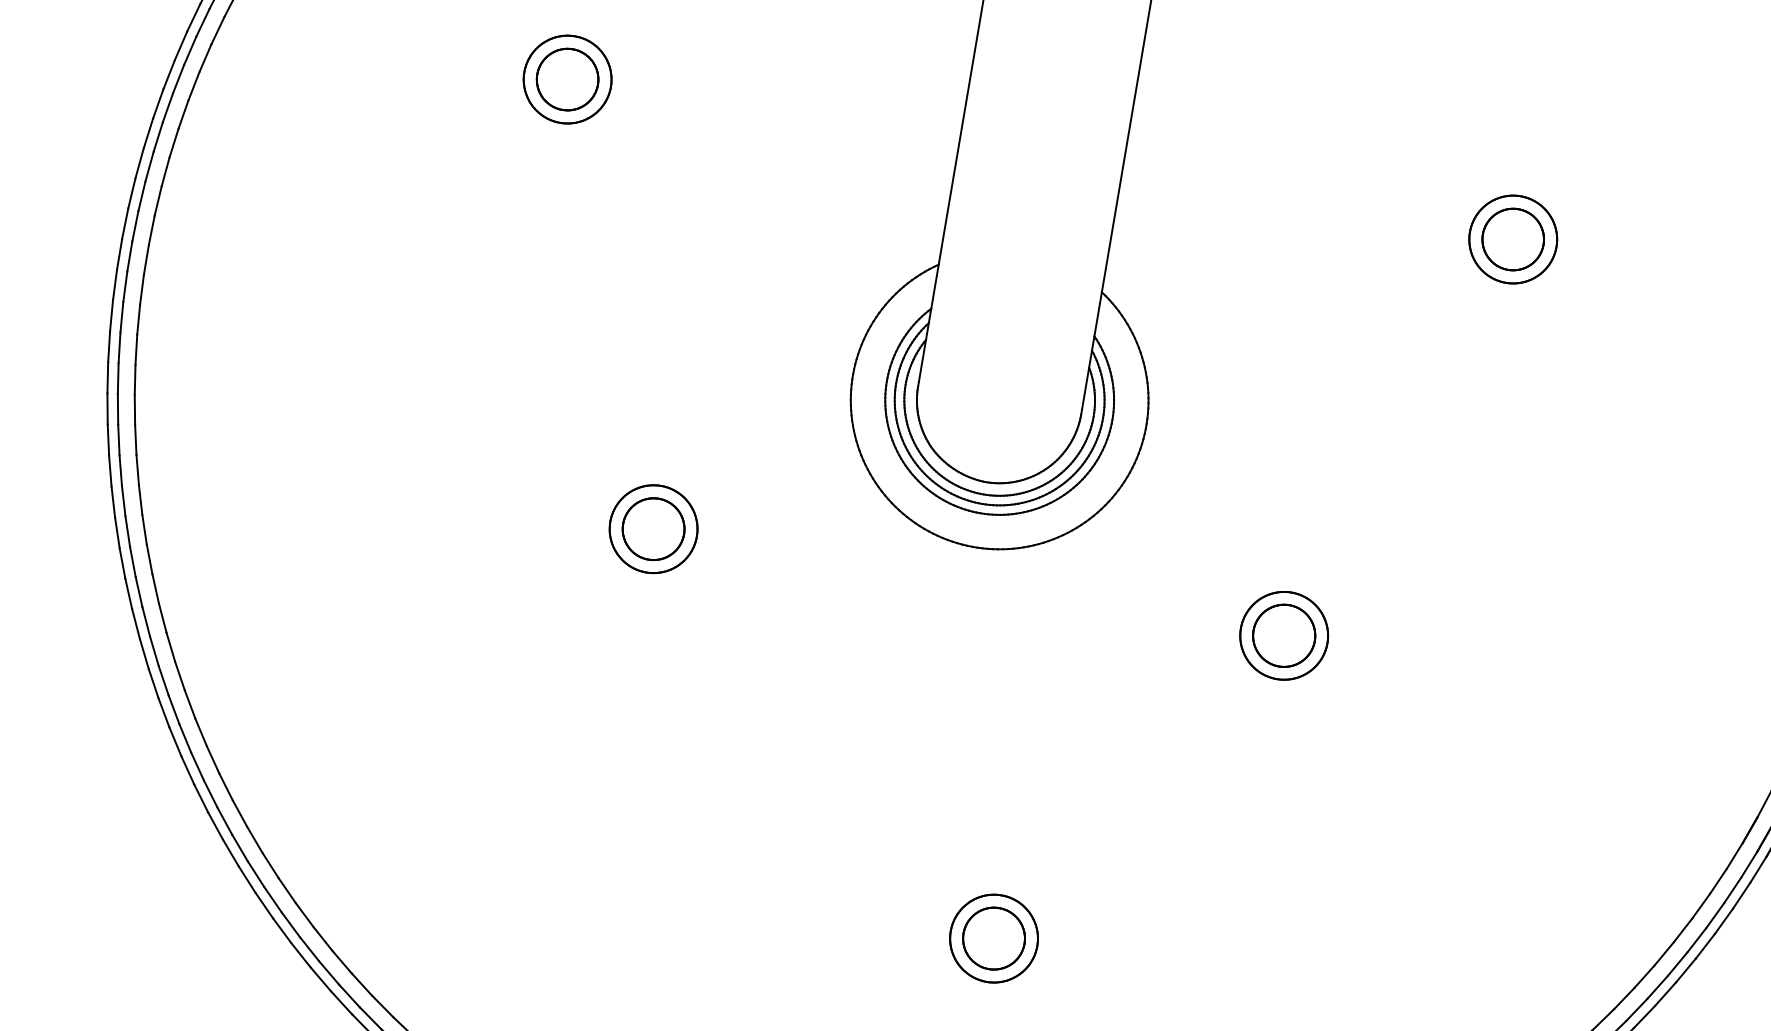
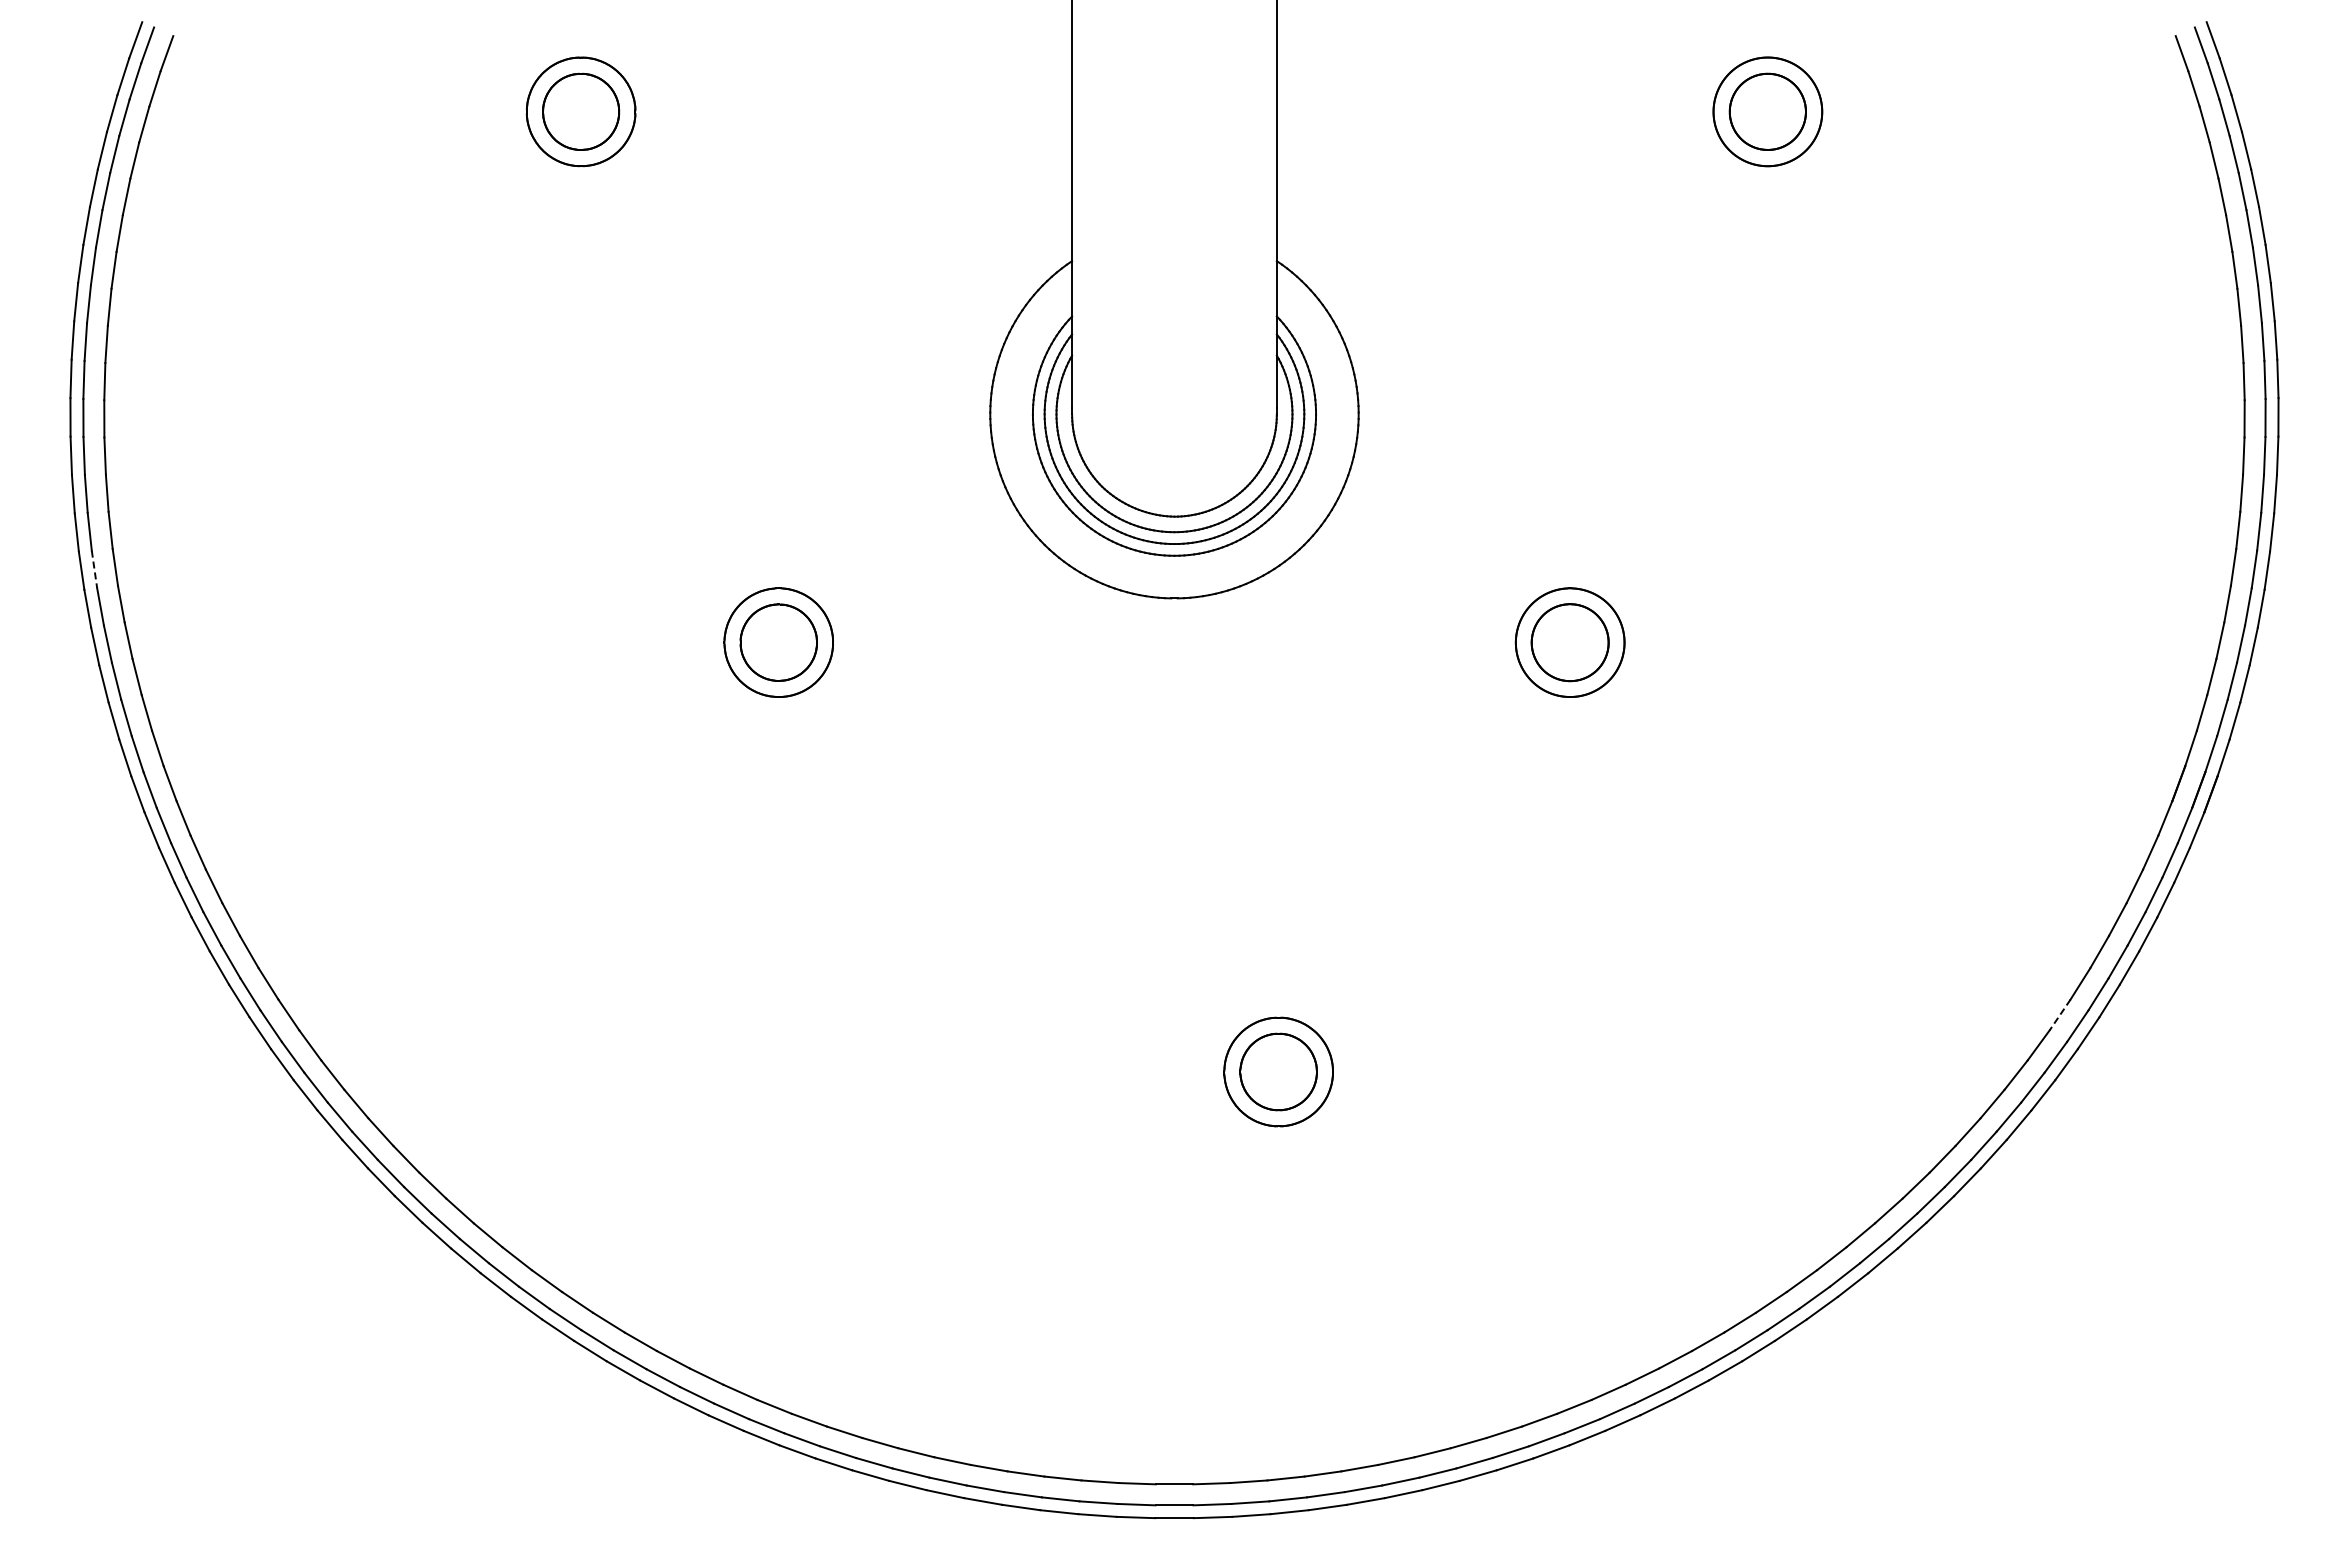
line: (118, 378) -> (94, 569), solid -> dashed
line: (1624, 998) -> (2060, 1015), solid -> dashed

